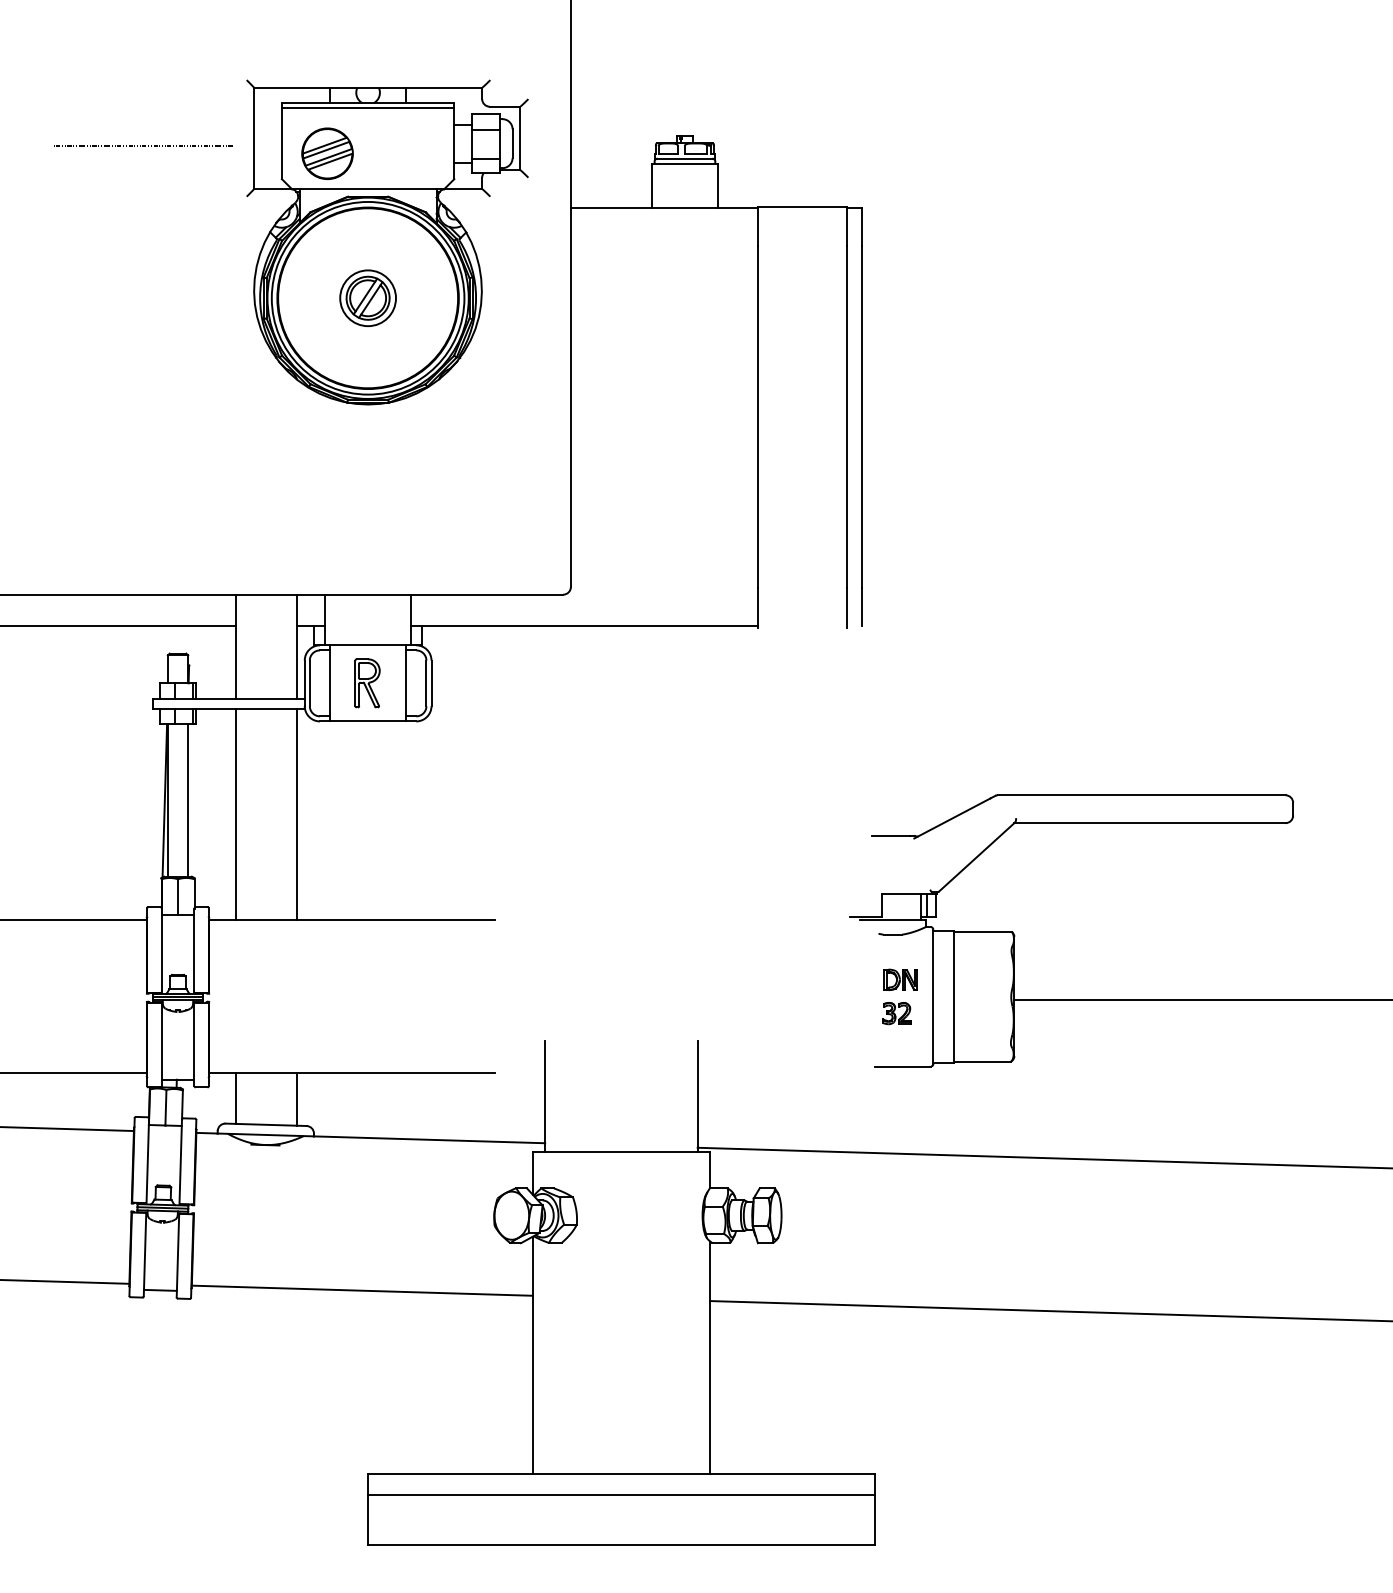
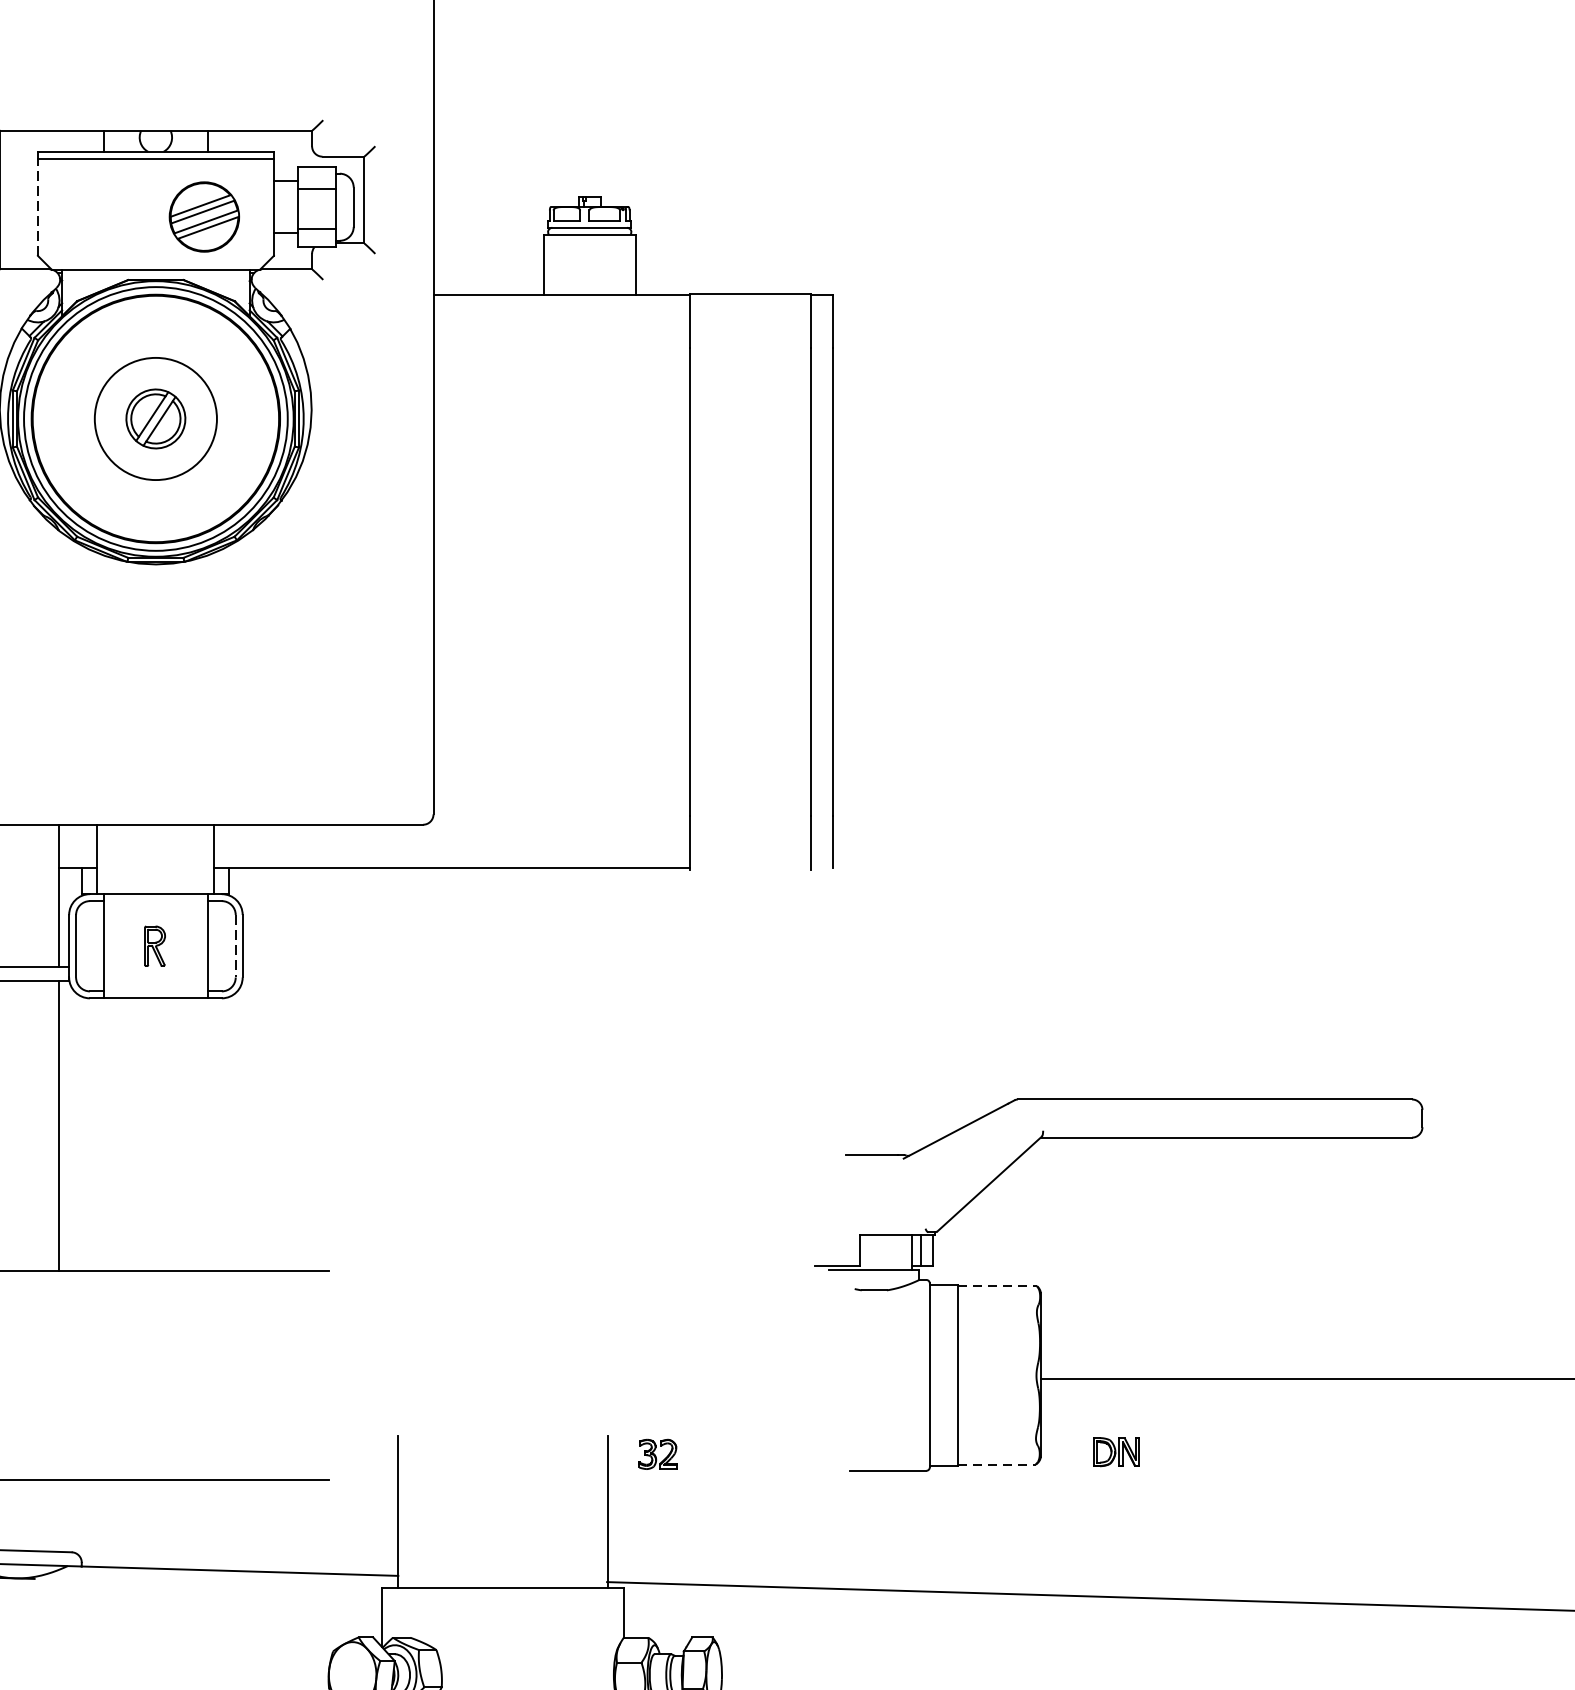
line: (281, 143) -> (37, 207), solid -> dashed
part: (327, 153) -> (204, 216), moved
circle: (368, 298) -> (156, 419), size x1.6
part: (367, 683) -> (155, 946), size x0.6
line: (426, 683) -> (235, 946), solid -> dashed
line: (983, 931) -> (998, 1285), solid -> dashed
part: (900, 979) -> (1116, 1451), moved
part: (896, 1013) -> (657, 1454), moved
line: (982, 1061) -> (997, 1463), solid -> dashed
line: (297, 1099) -> (59, 1515), removed

